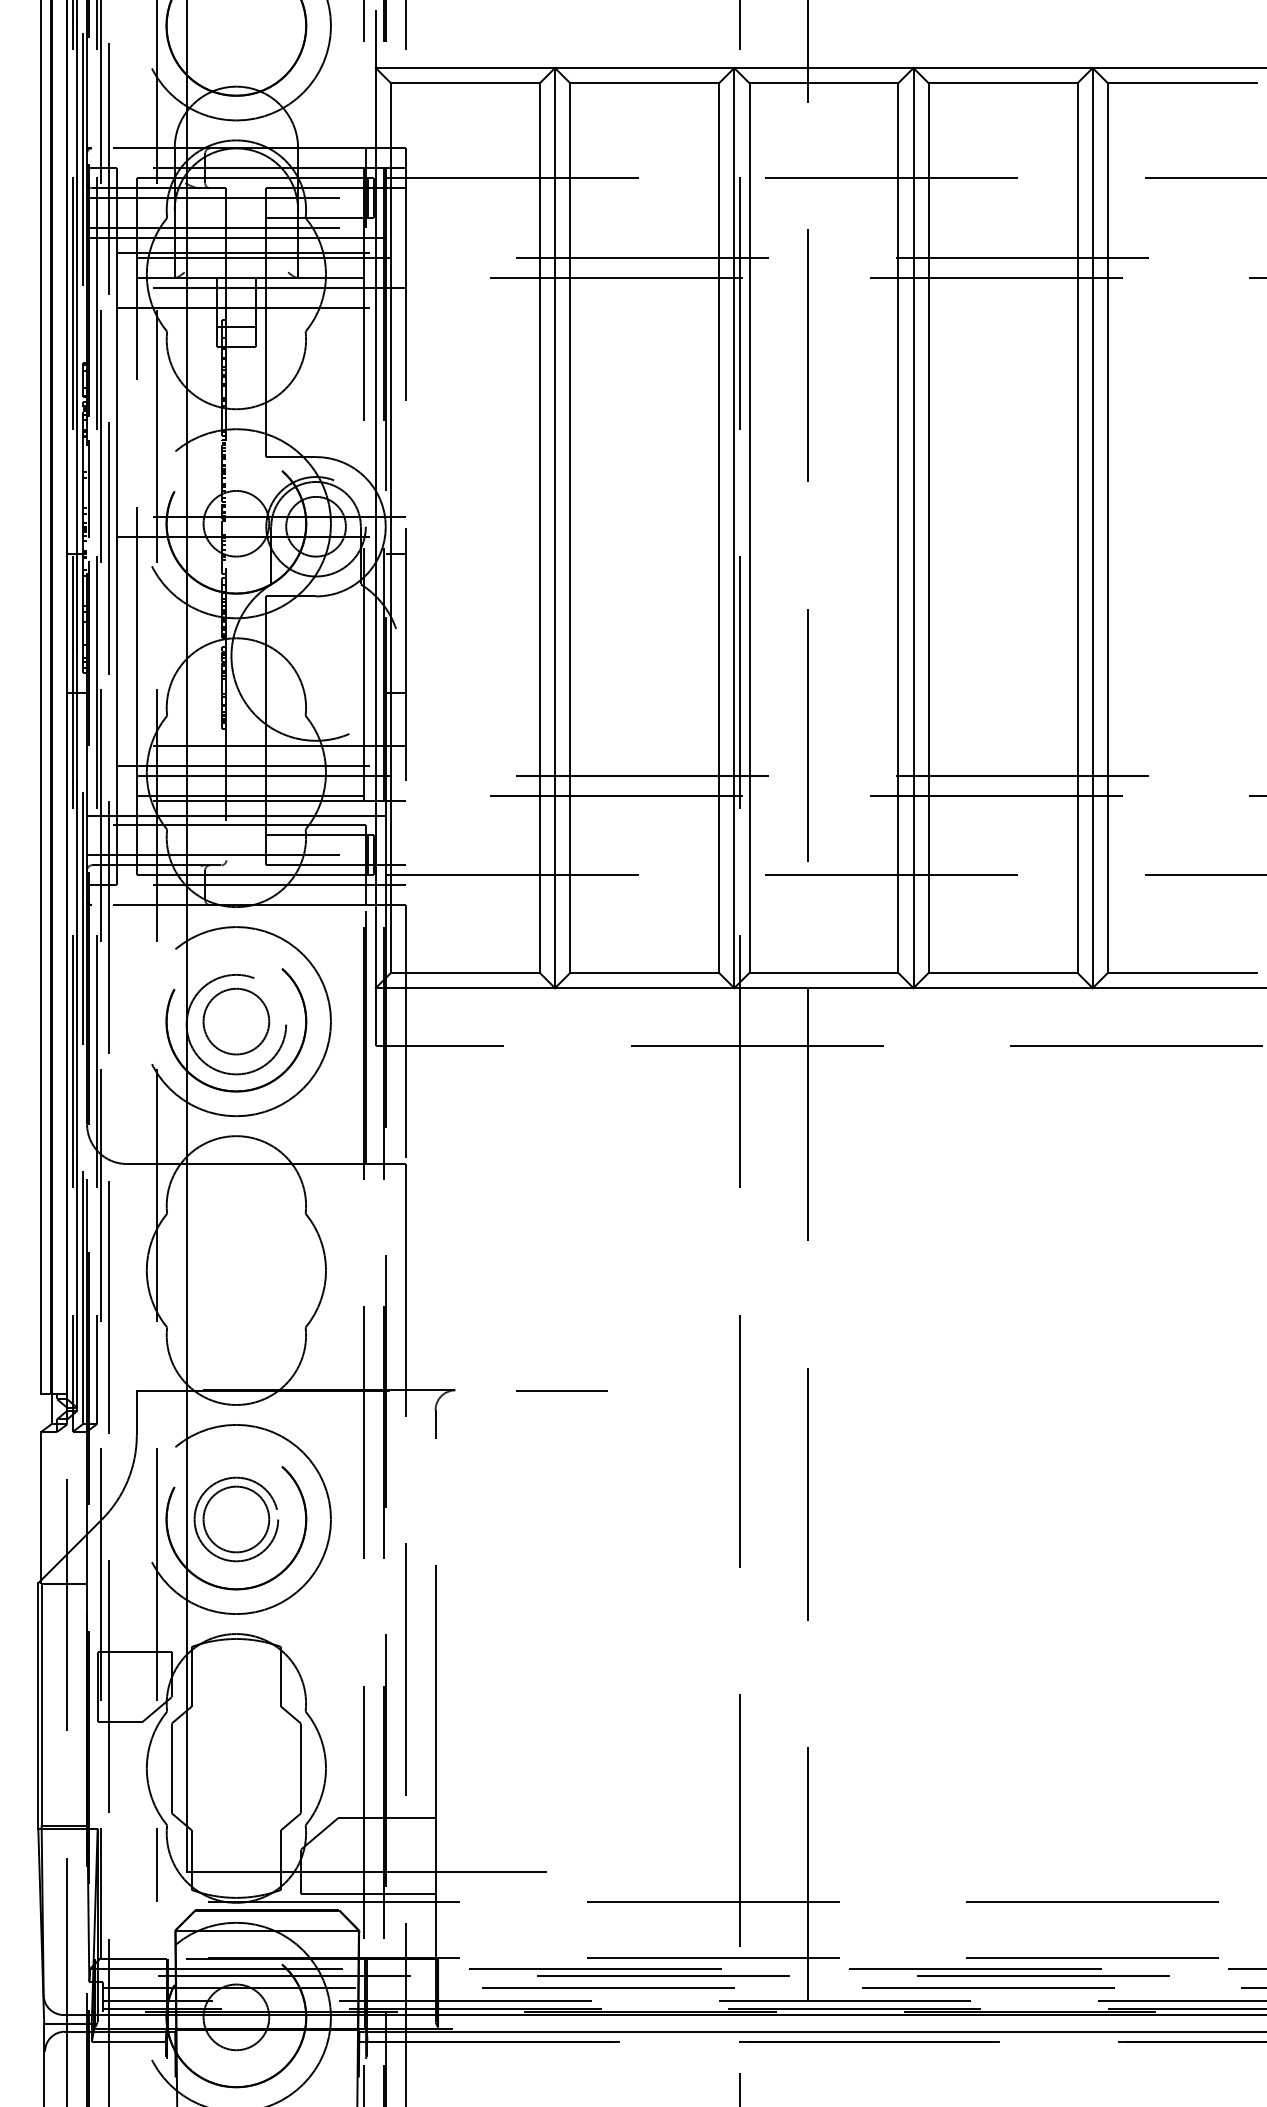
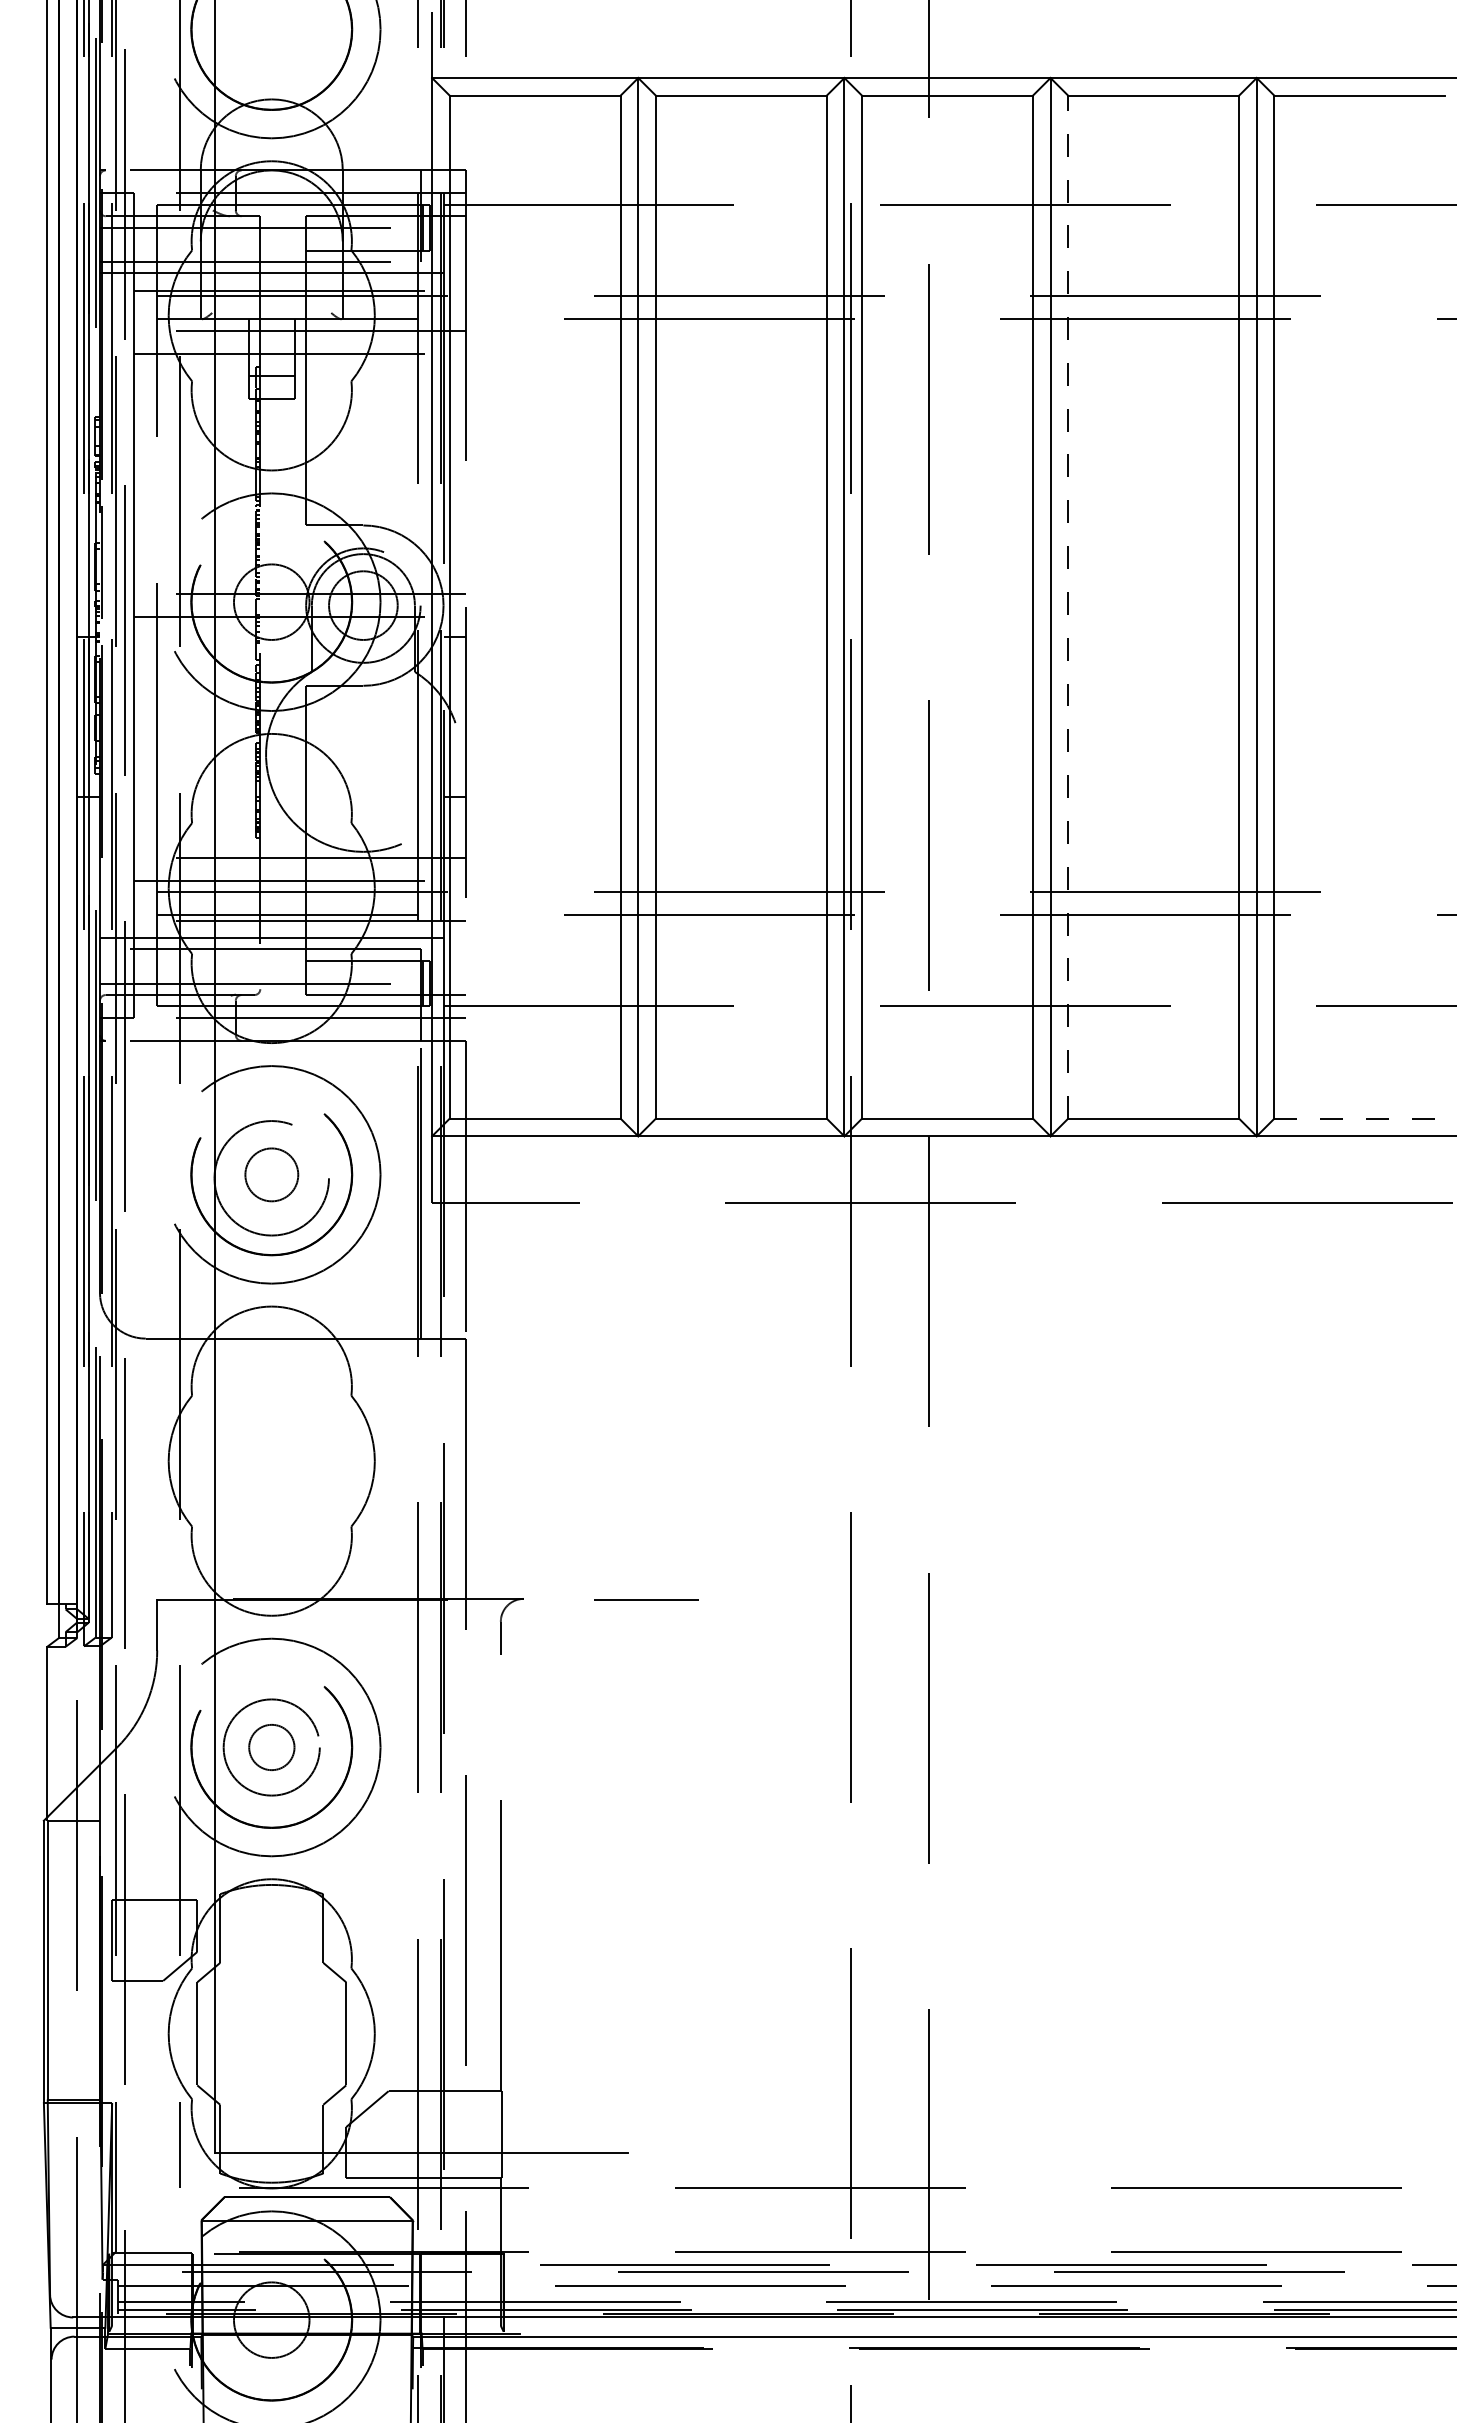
line: (929, 528) -> (1068, 607), solid -> dashed
line: (1182, 972) -> (1359, 1118), solid -> dashed
circle: (236, 1021) -> (271, 1174), size x0.7
circle: (236, 1519) -> (271, 1747), size x0.6

